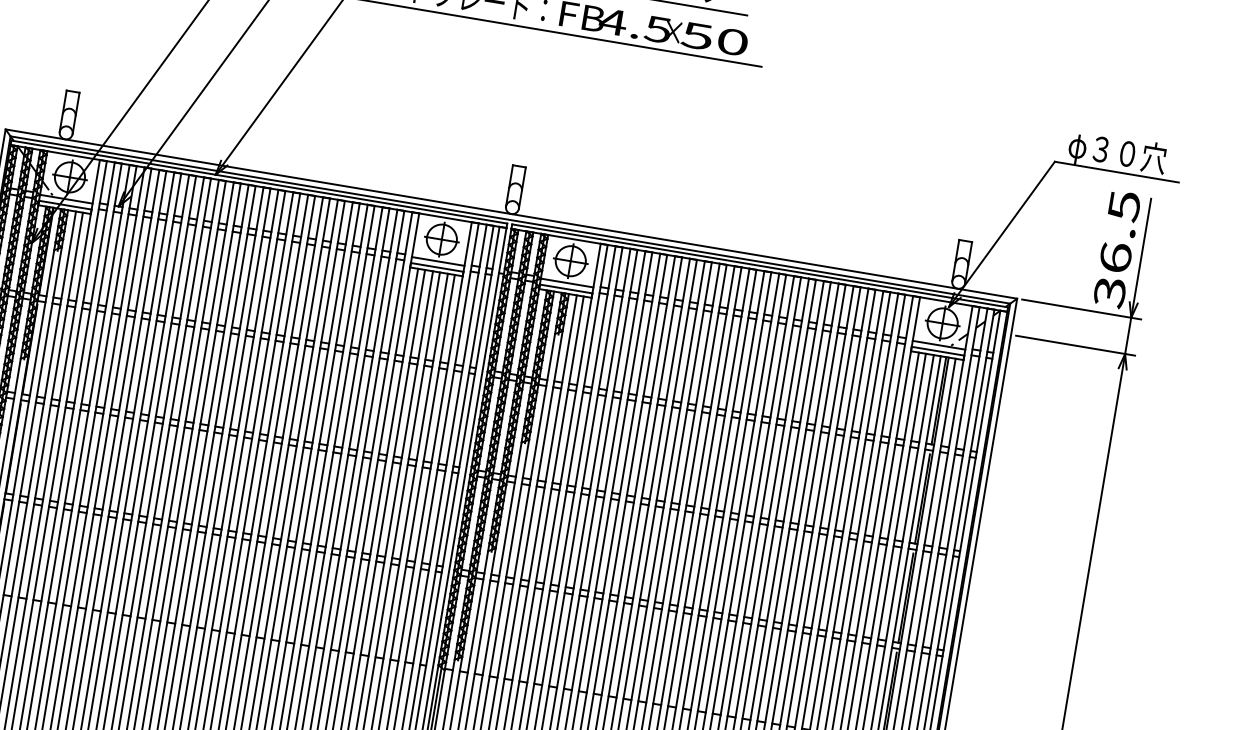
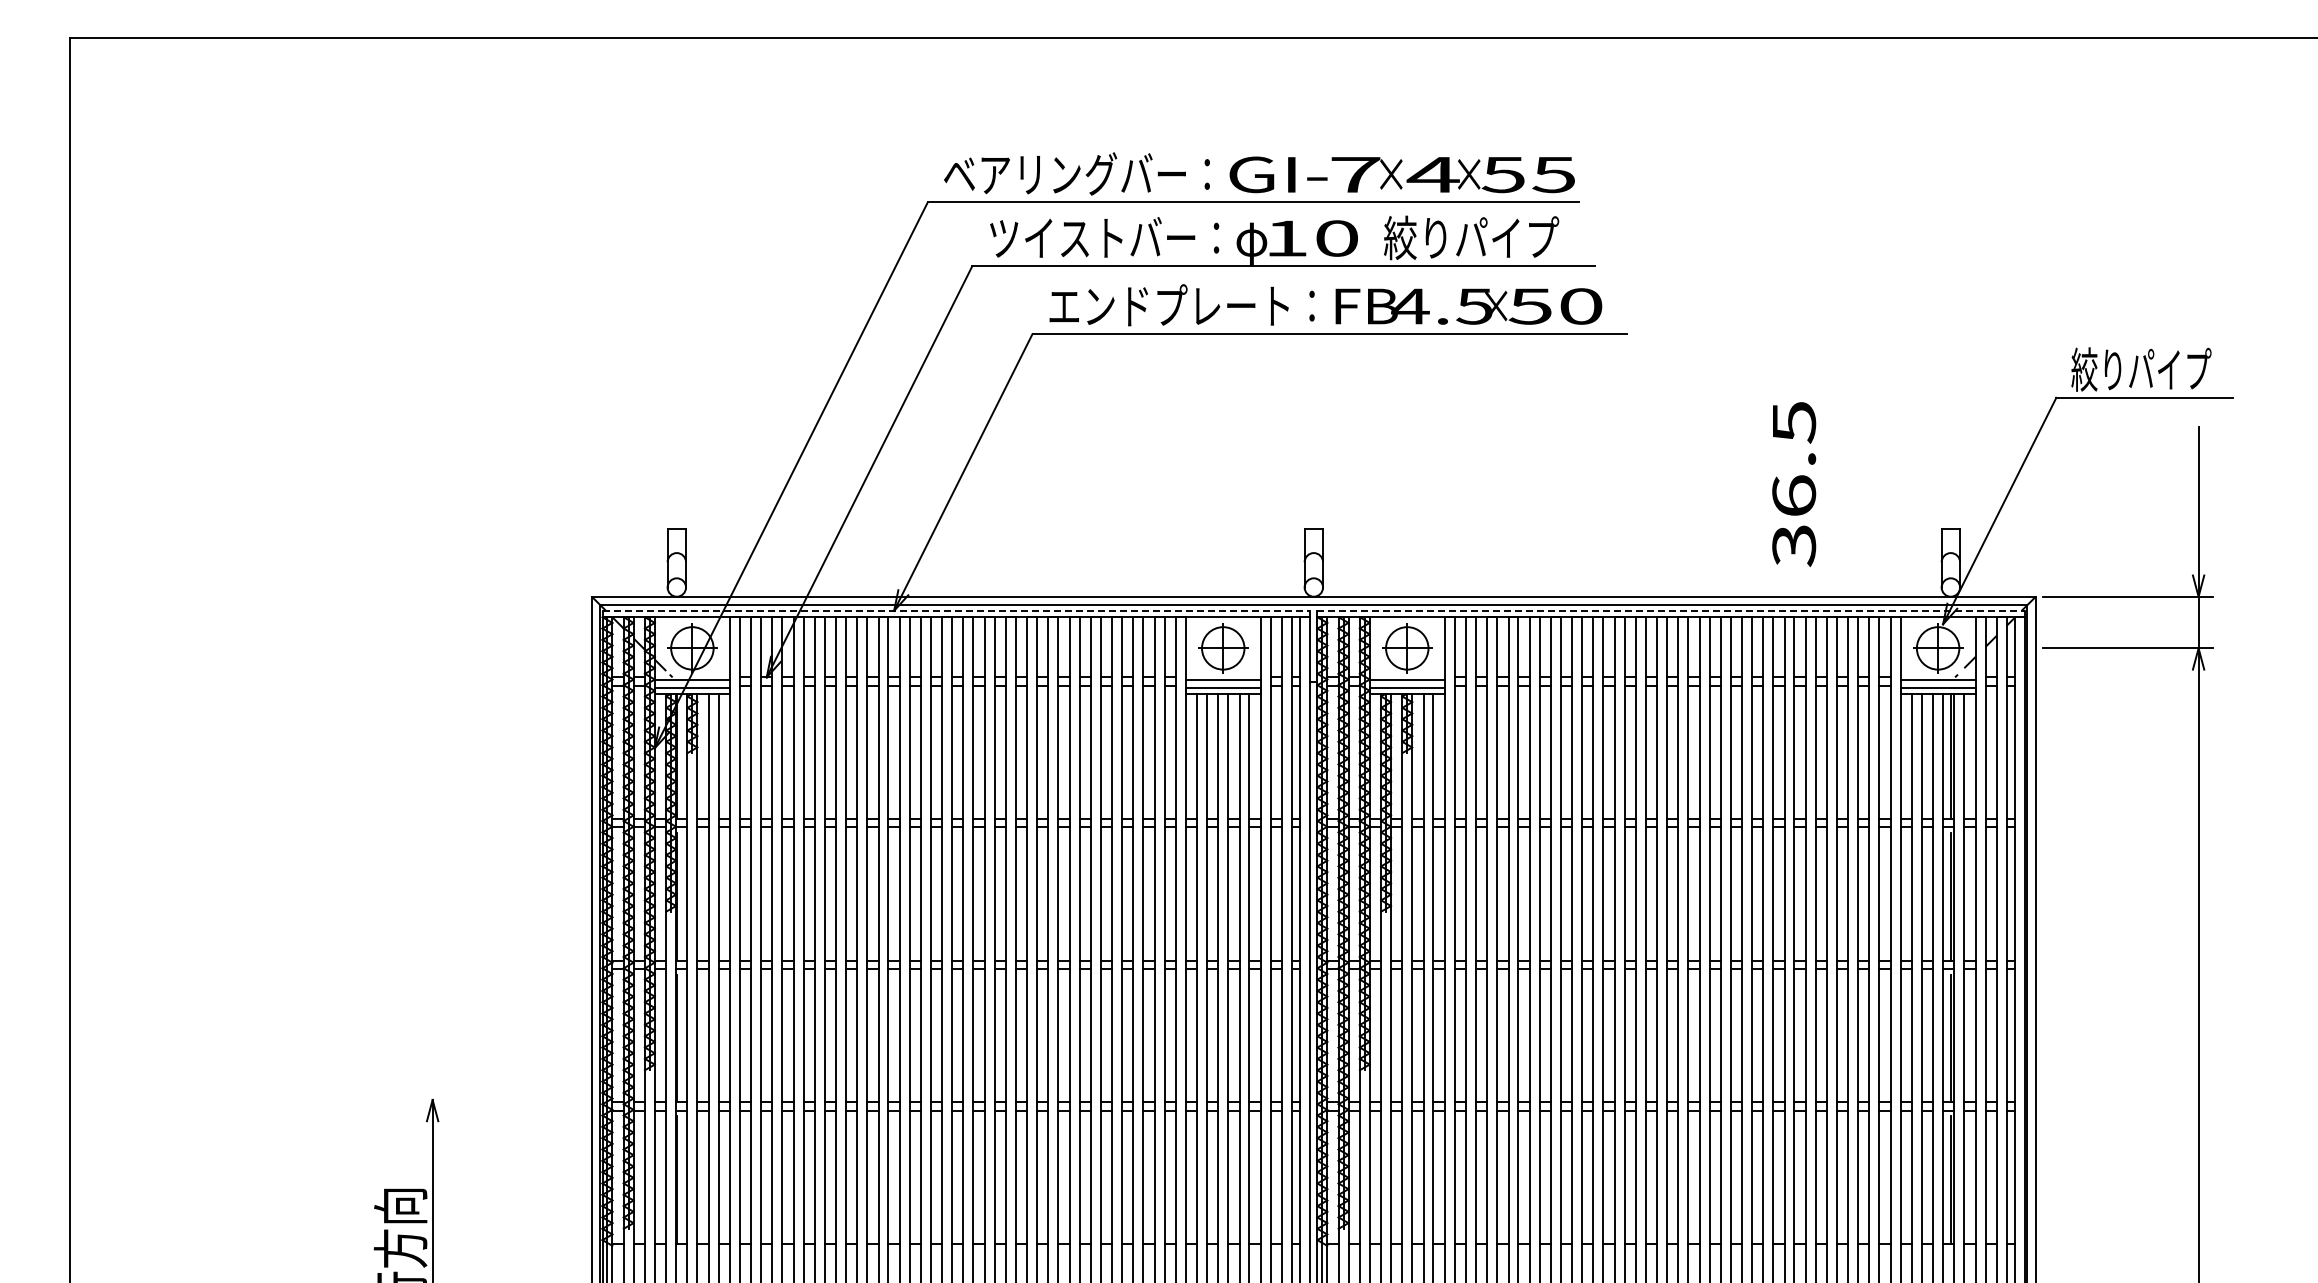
text: (1117, 153) -> (2141, 371), φ３０穴 -> 絞りパイプ
line: (259, 181) -> (956, 610), solid -> dashed
text: (1117, 249) -> (1794, 484), moved
line: (760, 265) -> (1671, 610), solid -> dashed

